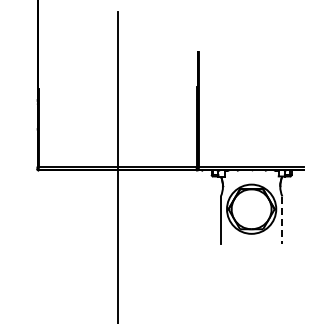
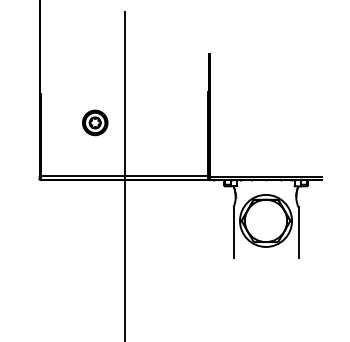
part: (89, 116) -> (94, 122), added
line: (282, 220) -> (298, 232), dashed -> solid

